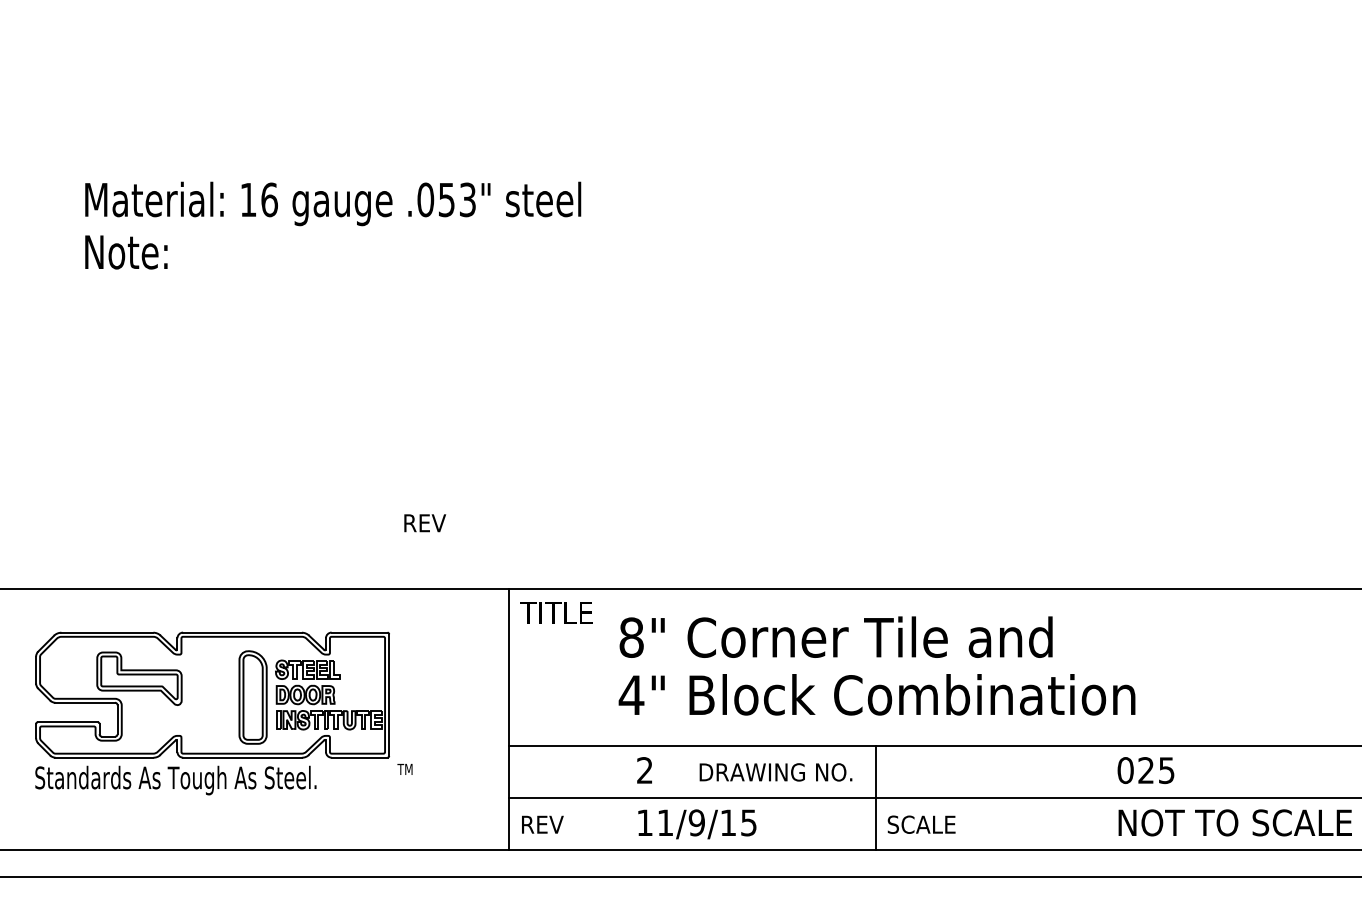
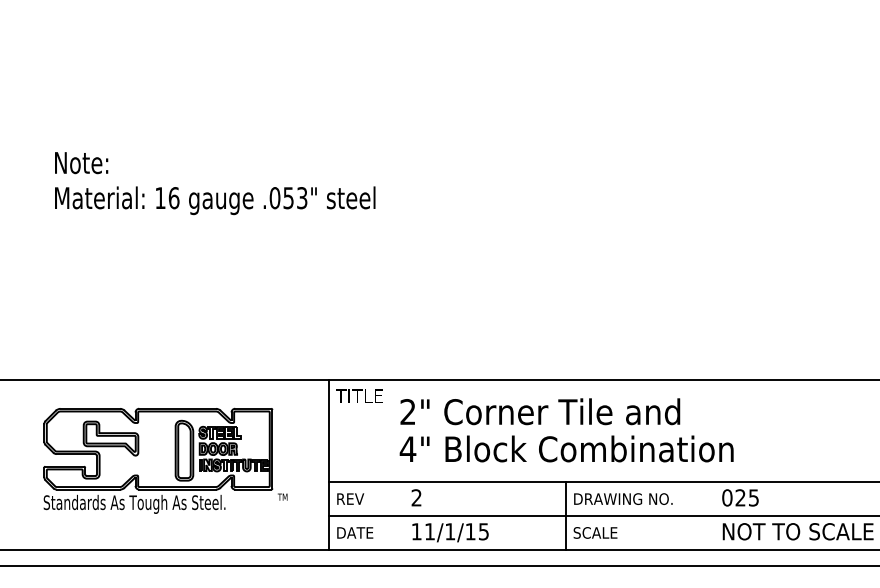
text: (333, 203) -> (215, 200), moved
text: (424, 522) -> (350, 498), moved
text: (630, 638) -> (407, 412), 8" -> 2"
part: (223, 712) -> (165, 460), moved
text: (776, 771) -> (623, 498), moved
text: (697, 822) -> (450, 531), 11/9/15 -> 11/1/15
text: (550, 824) -> (355, 532), REV -> DATE

